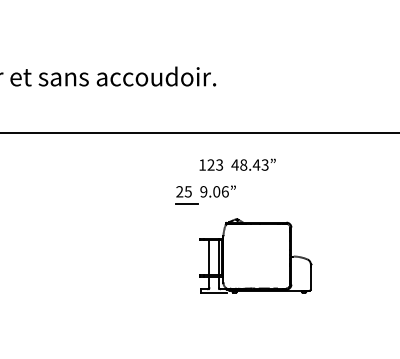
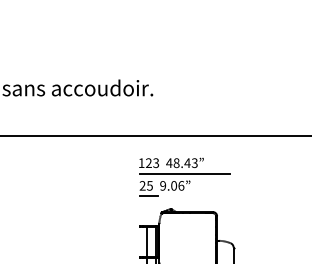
line: (253, 177) -> (184, 173), added
part: (205, 194) -> (164, 188), moved

